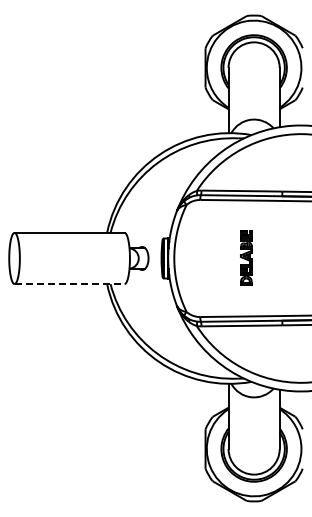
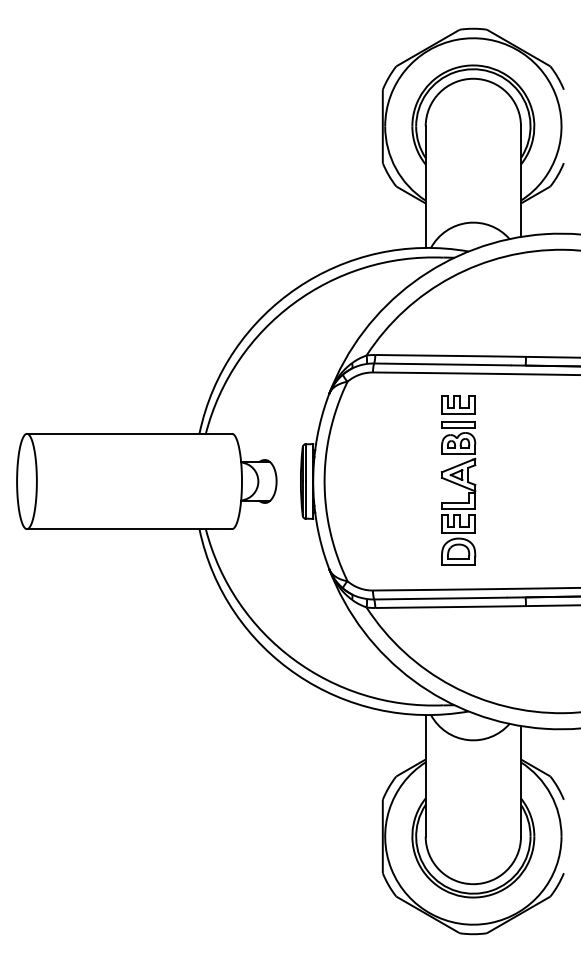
part: (246, 257) -> (459, 479), size x1.67
line: (70, 284) -> (131, 529), dashed -> solid

